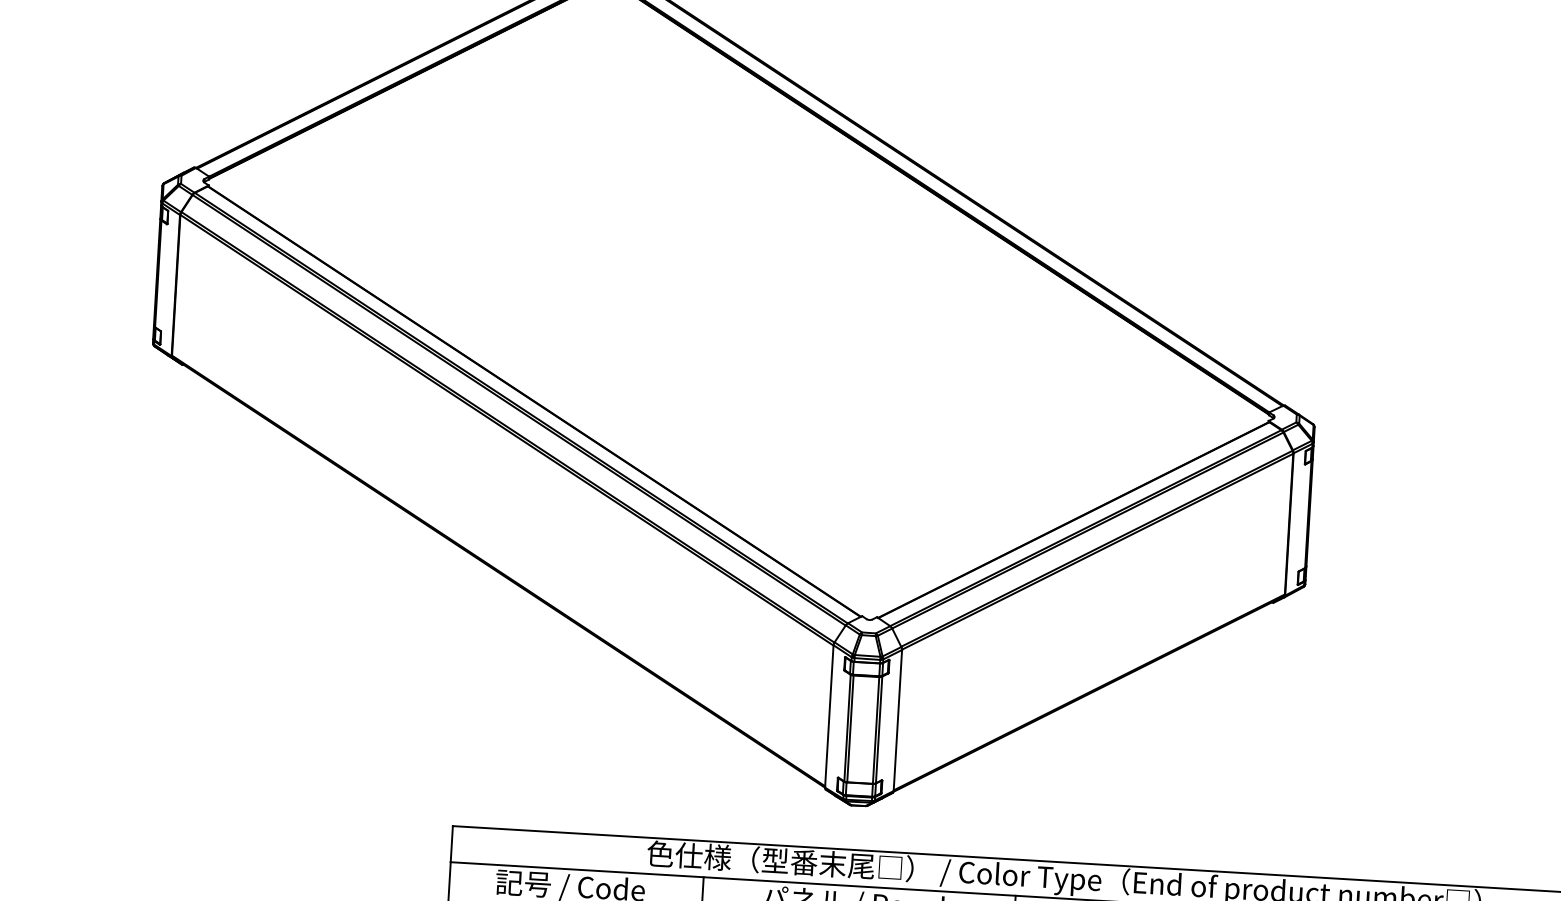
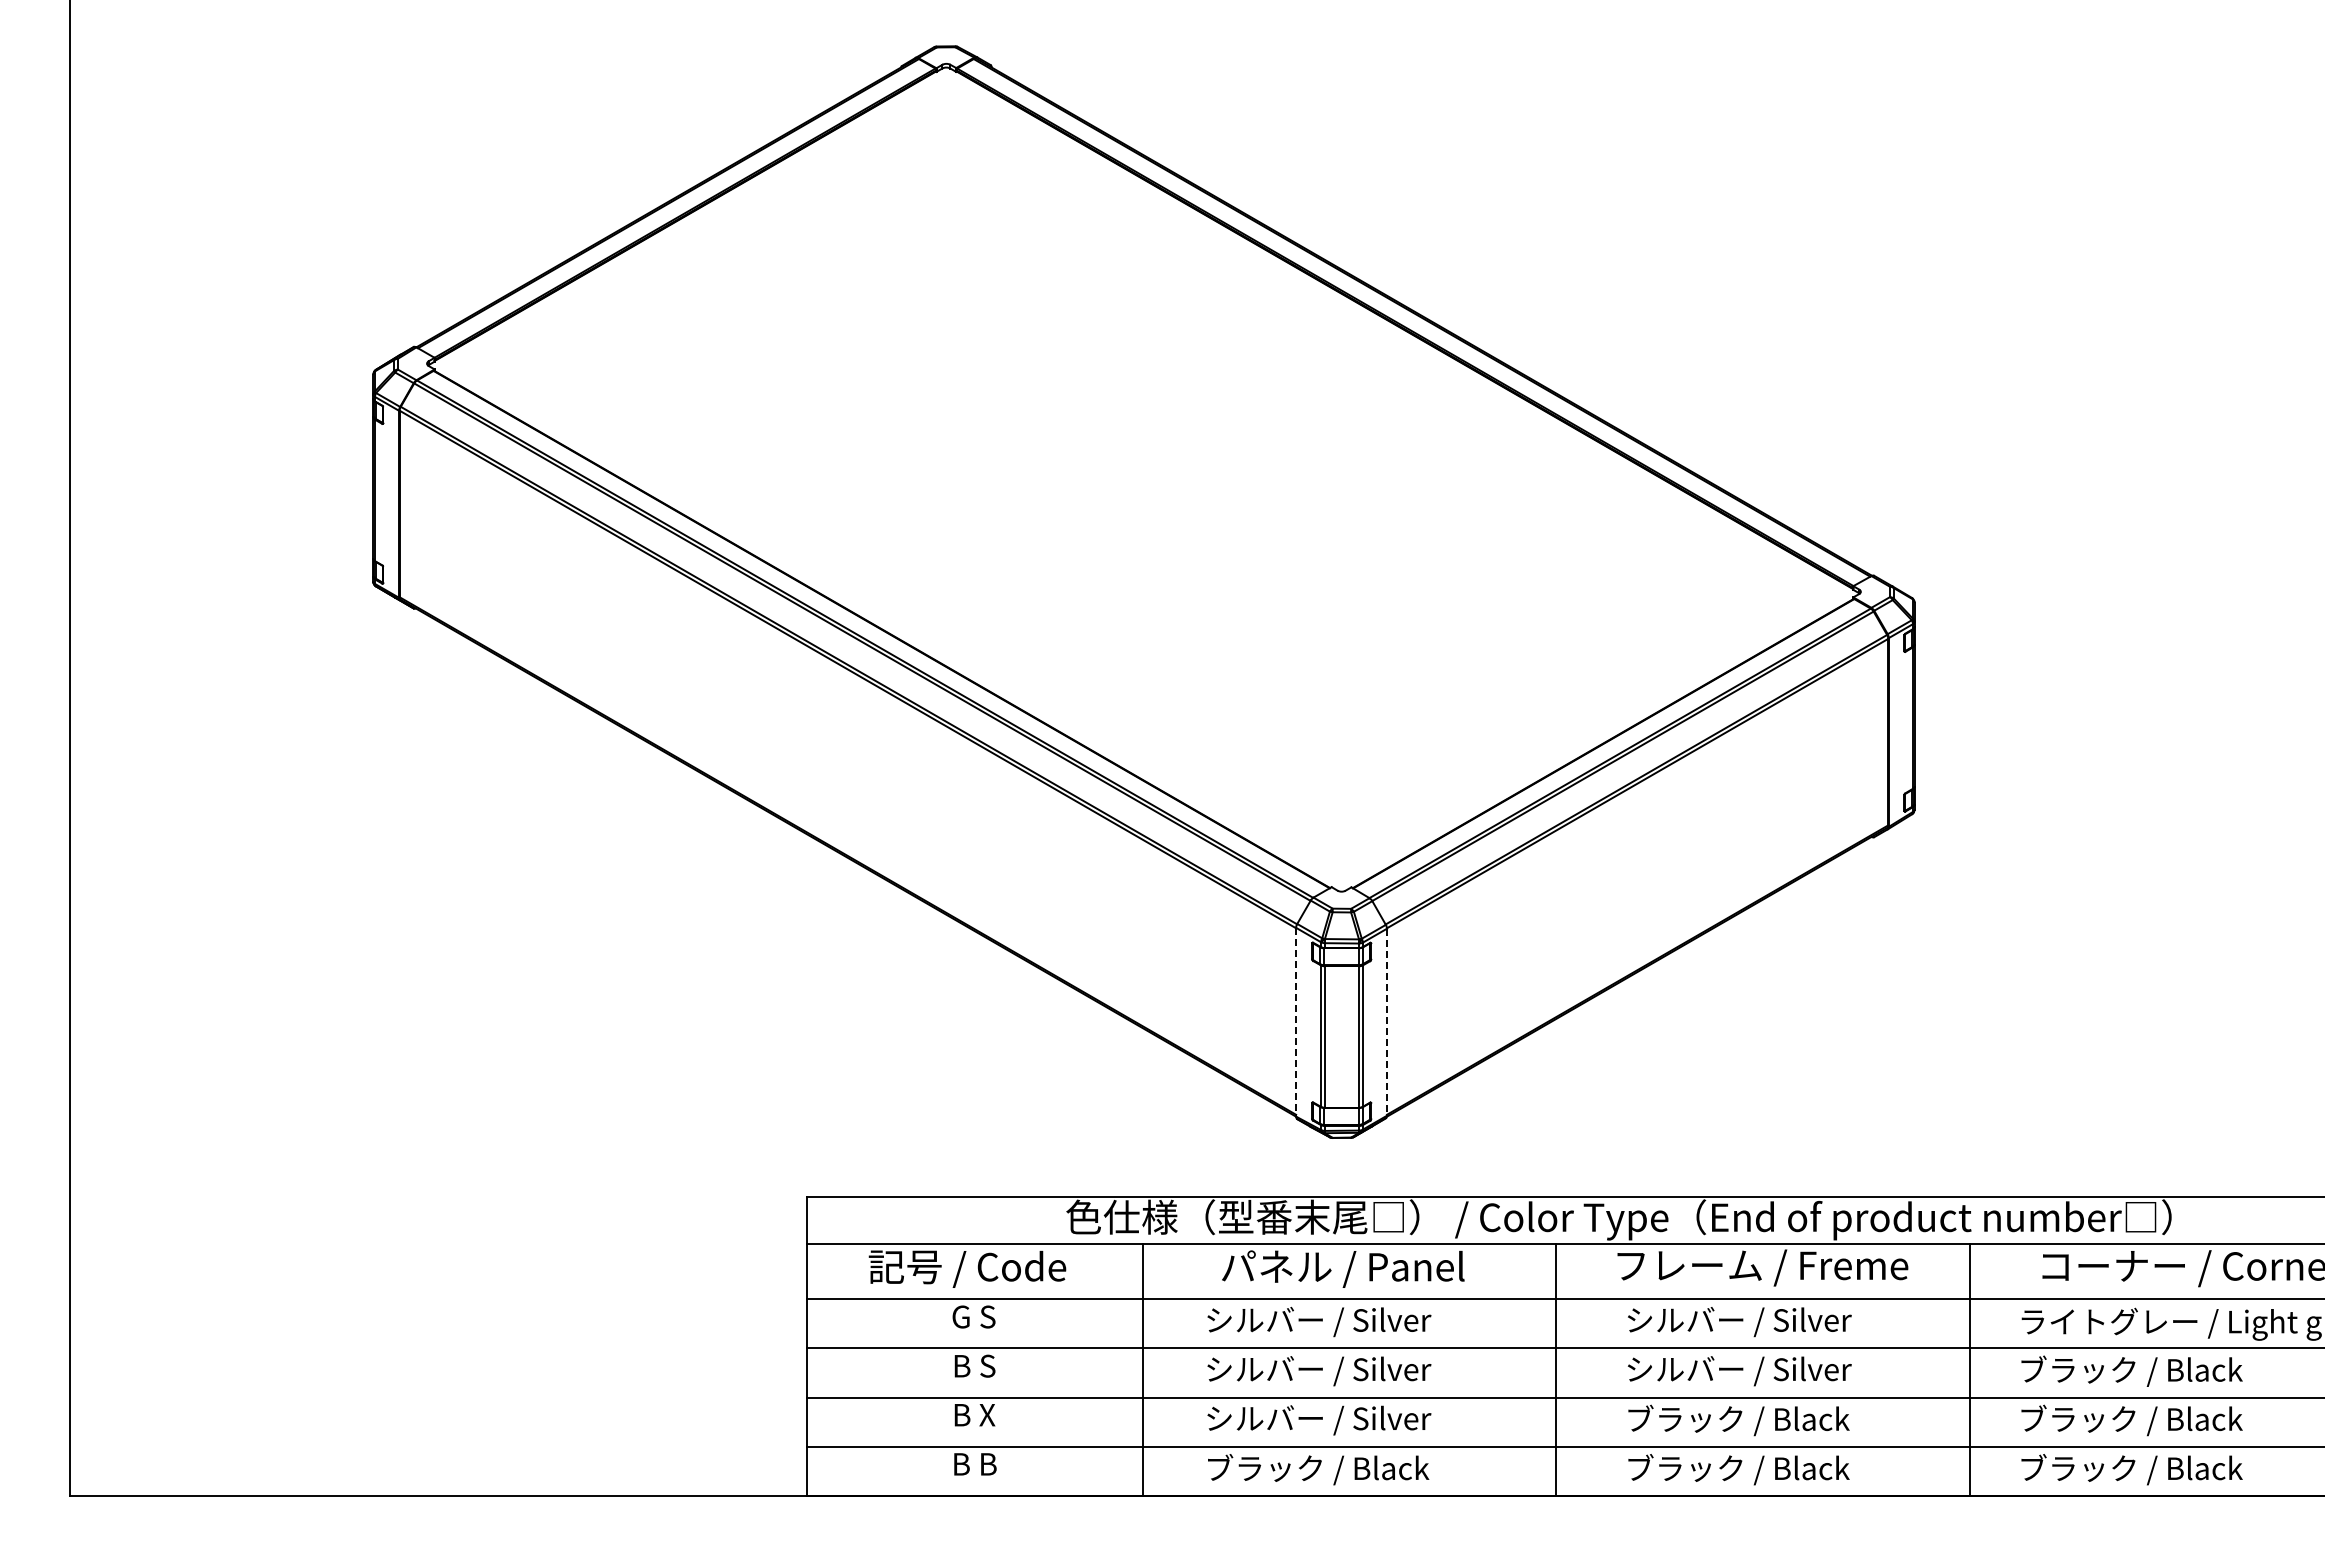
line: (829, 716) -> (1296, 1022), solid -> dashed
line: (898, 720) -> (1387, 1022), solid -> dashed

